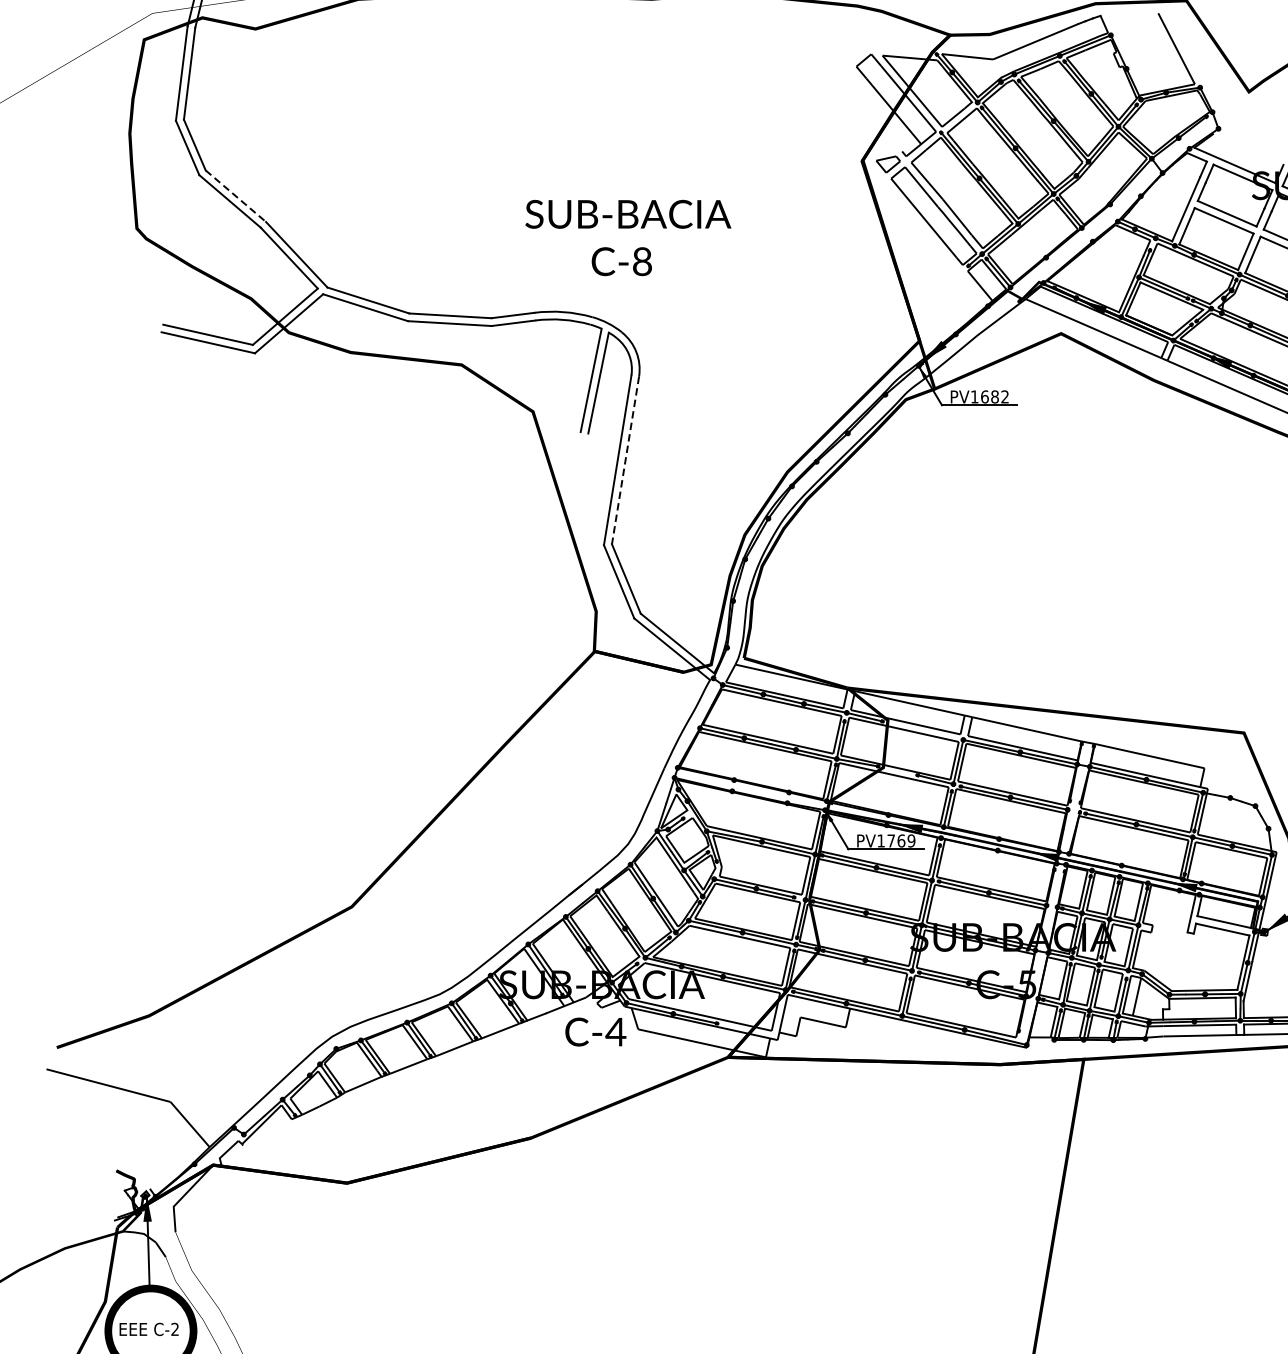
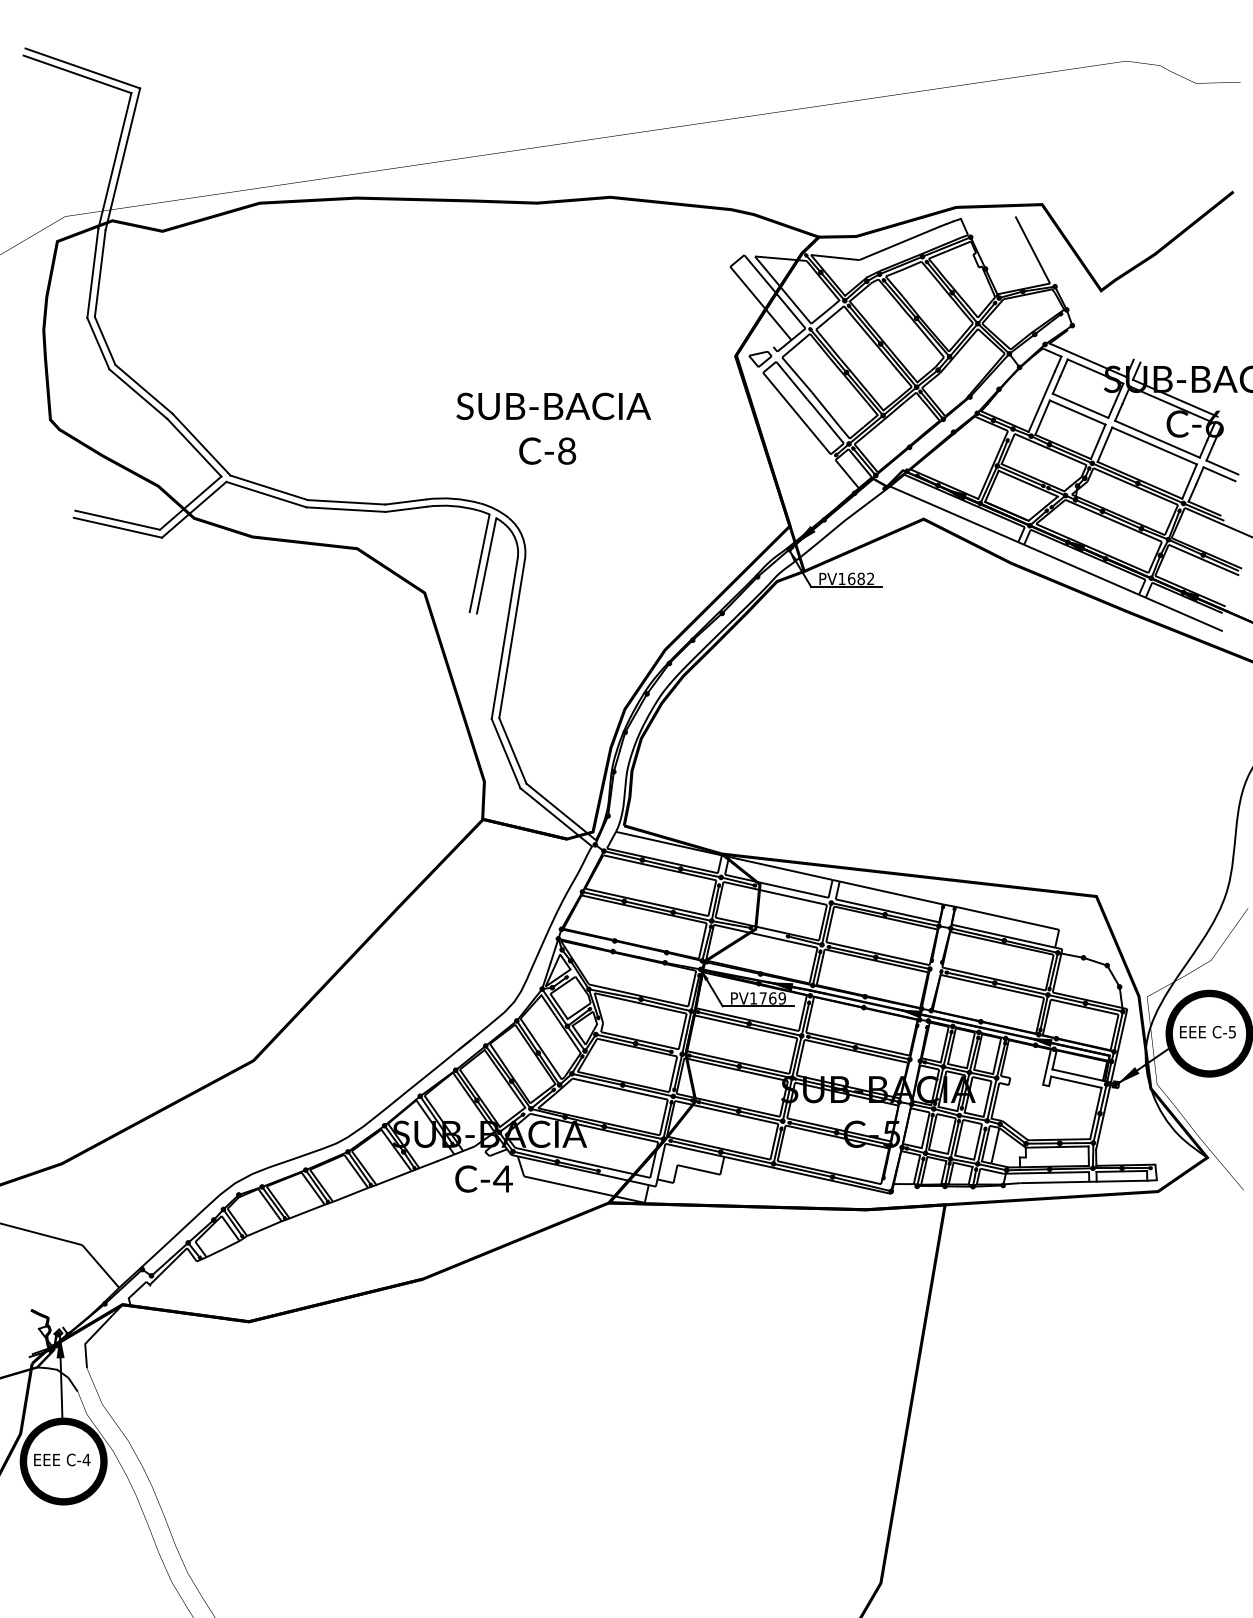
line: (235, 196) -> (143, 389), dashed -> solid
text: (628, 237) -> (553, 428), moved
line: (625, 461) -> (512, 639), dashed -> solid
text: (175, 1328) -> (86, 1459), C-2 -> C-4

